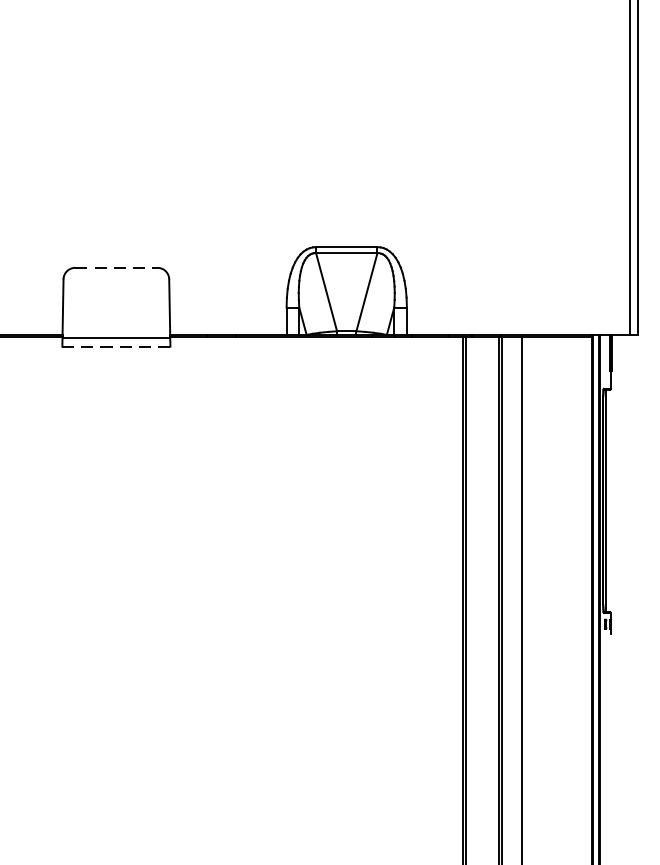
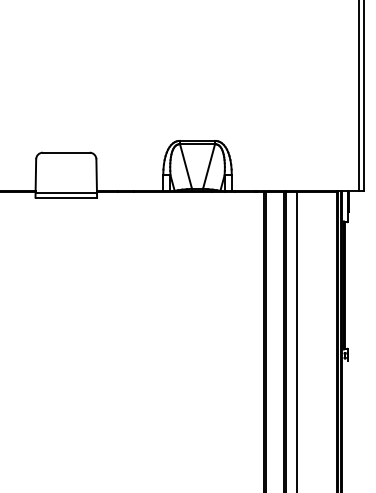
line: (116, 267) -> (66, 152), dashed -> solid
line: (116, 346) -> (66, 197), dashed -> solid

